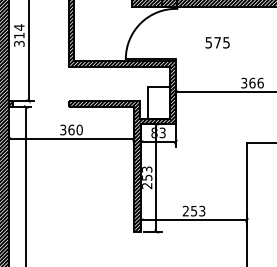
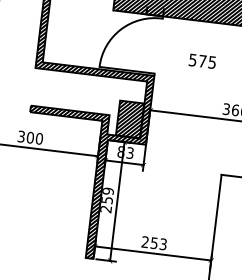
hatch: (158, 102) -> (129, 119), added
text: (71, 129) -> (30, 137), 360 -> 300
text: (147, 169) -> (108, 191), 253 -> 259

